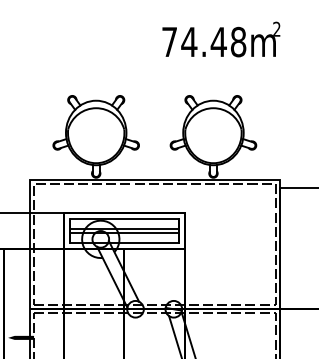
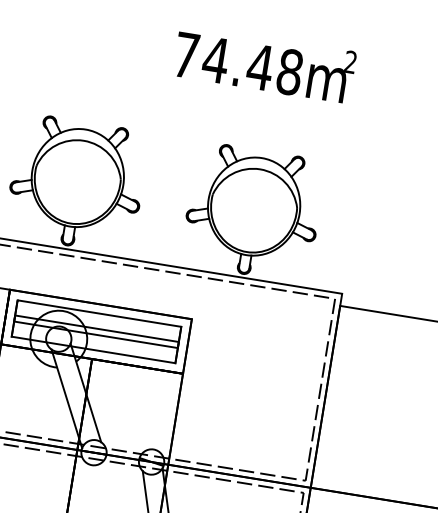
text: (221, 39) -> (264, 64), moved

